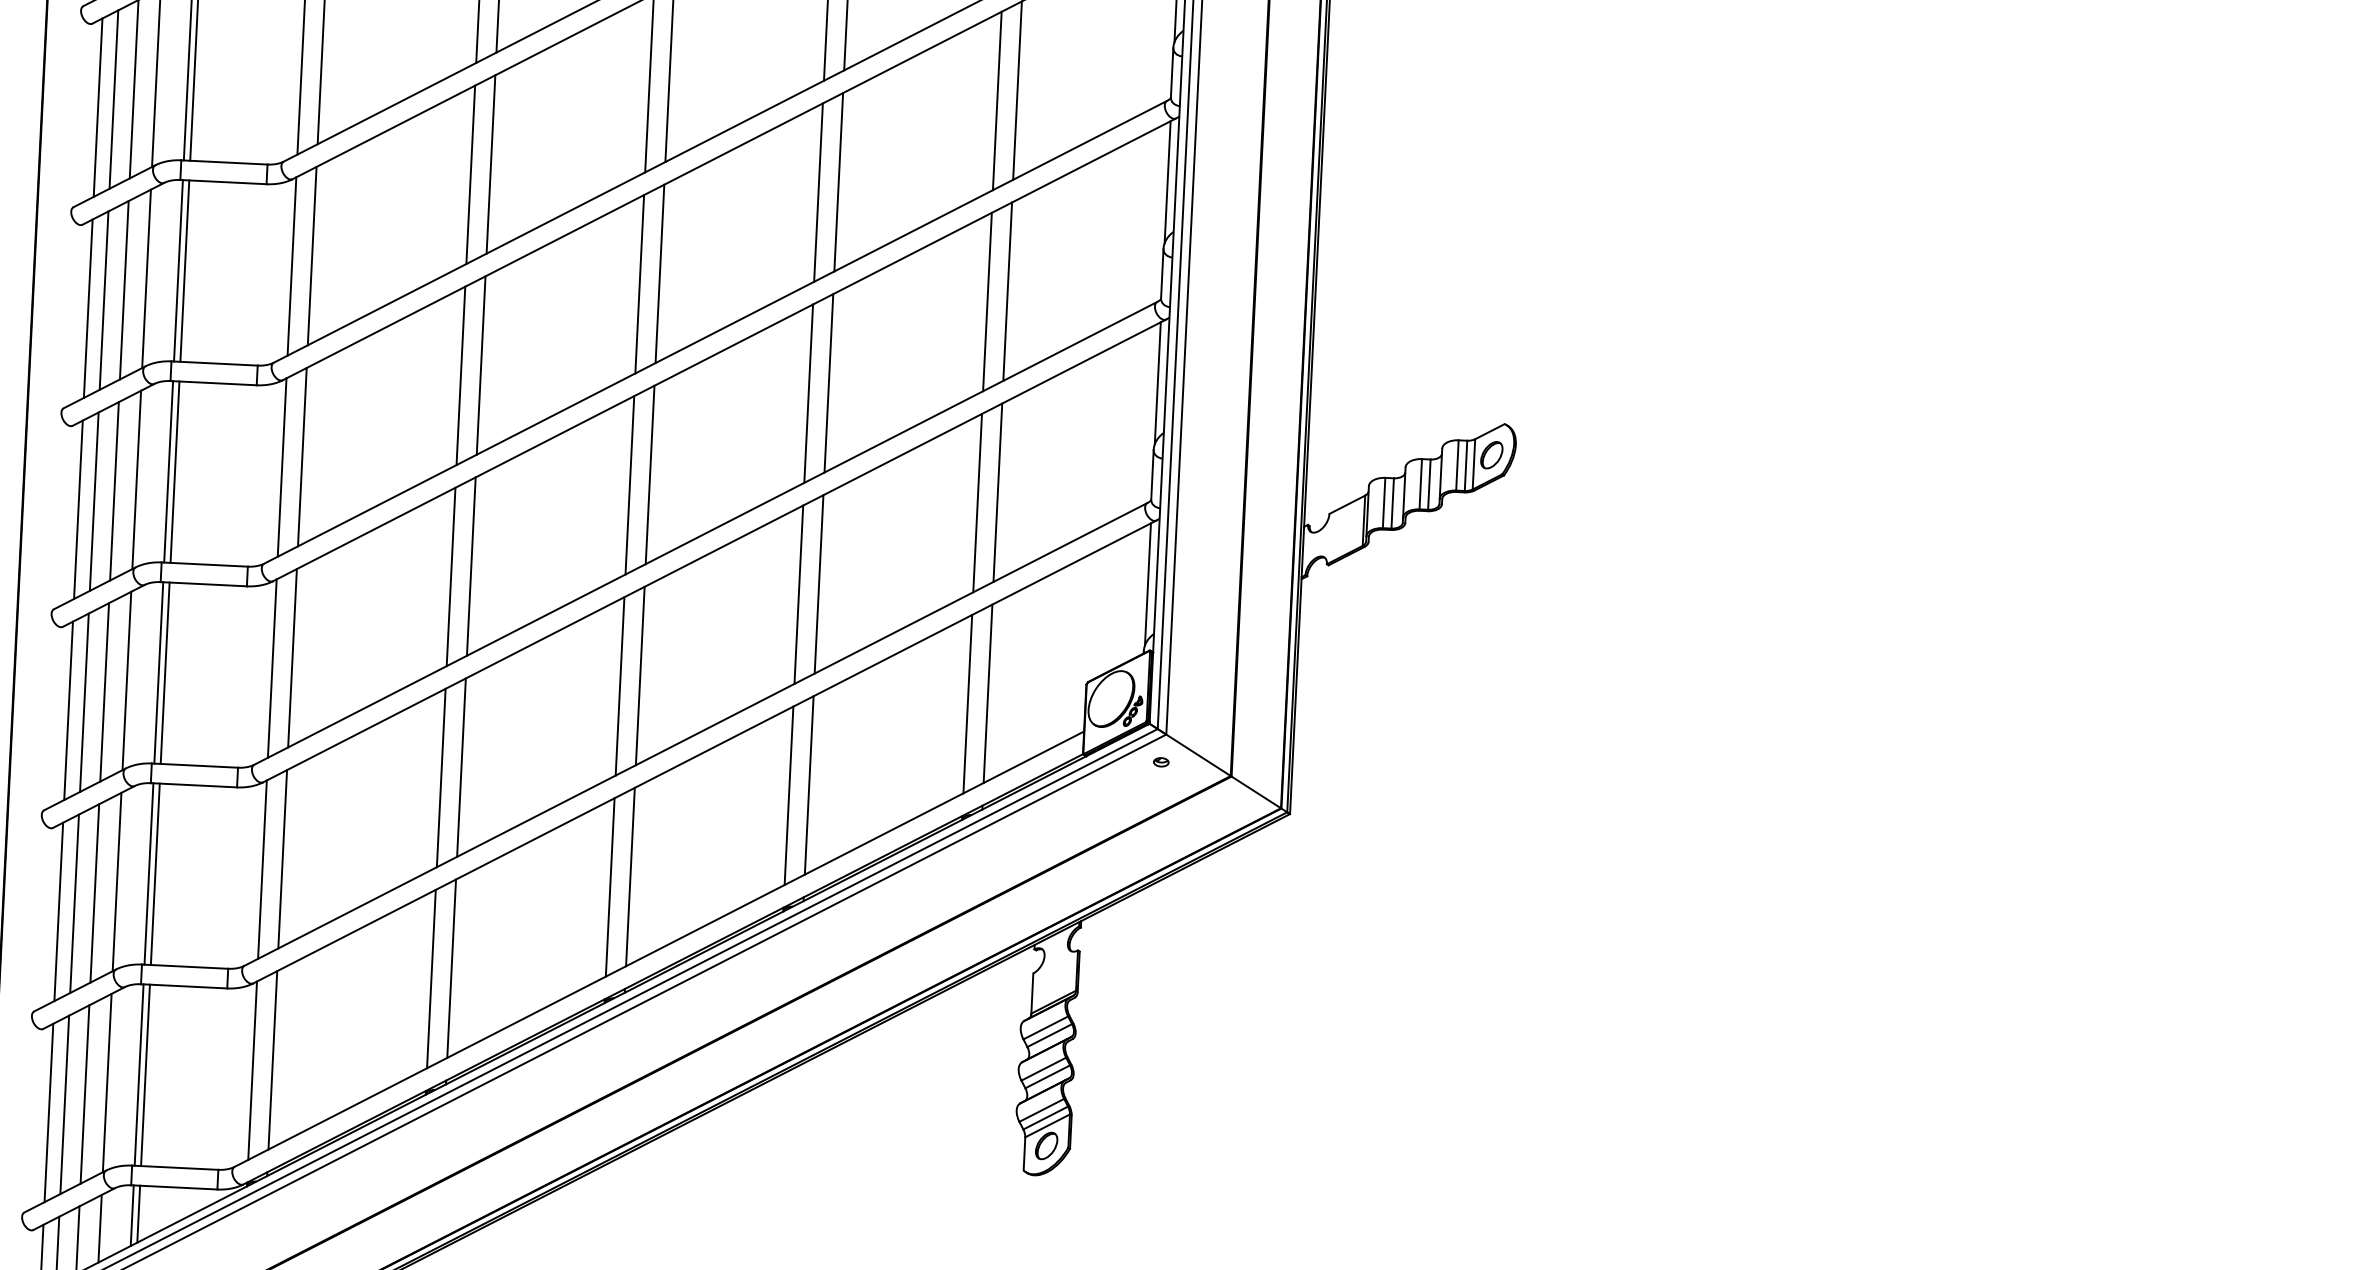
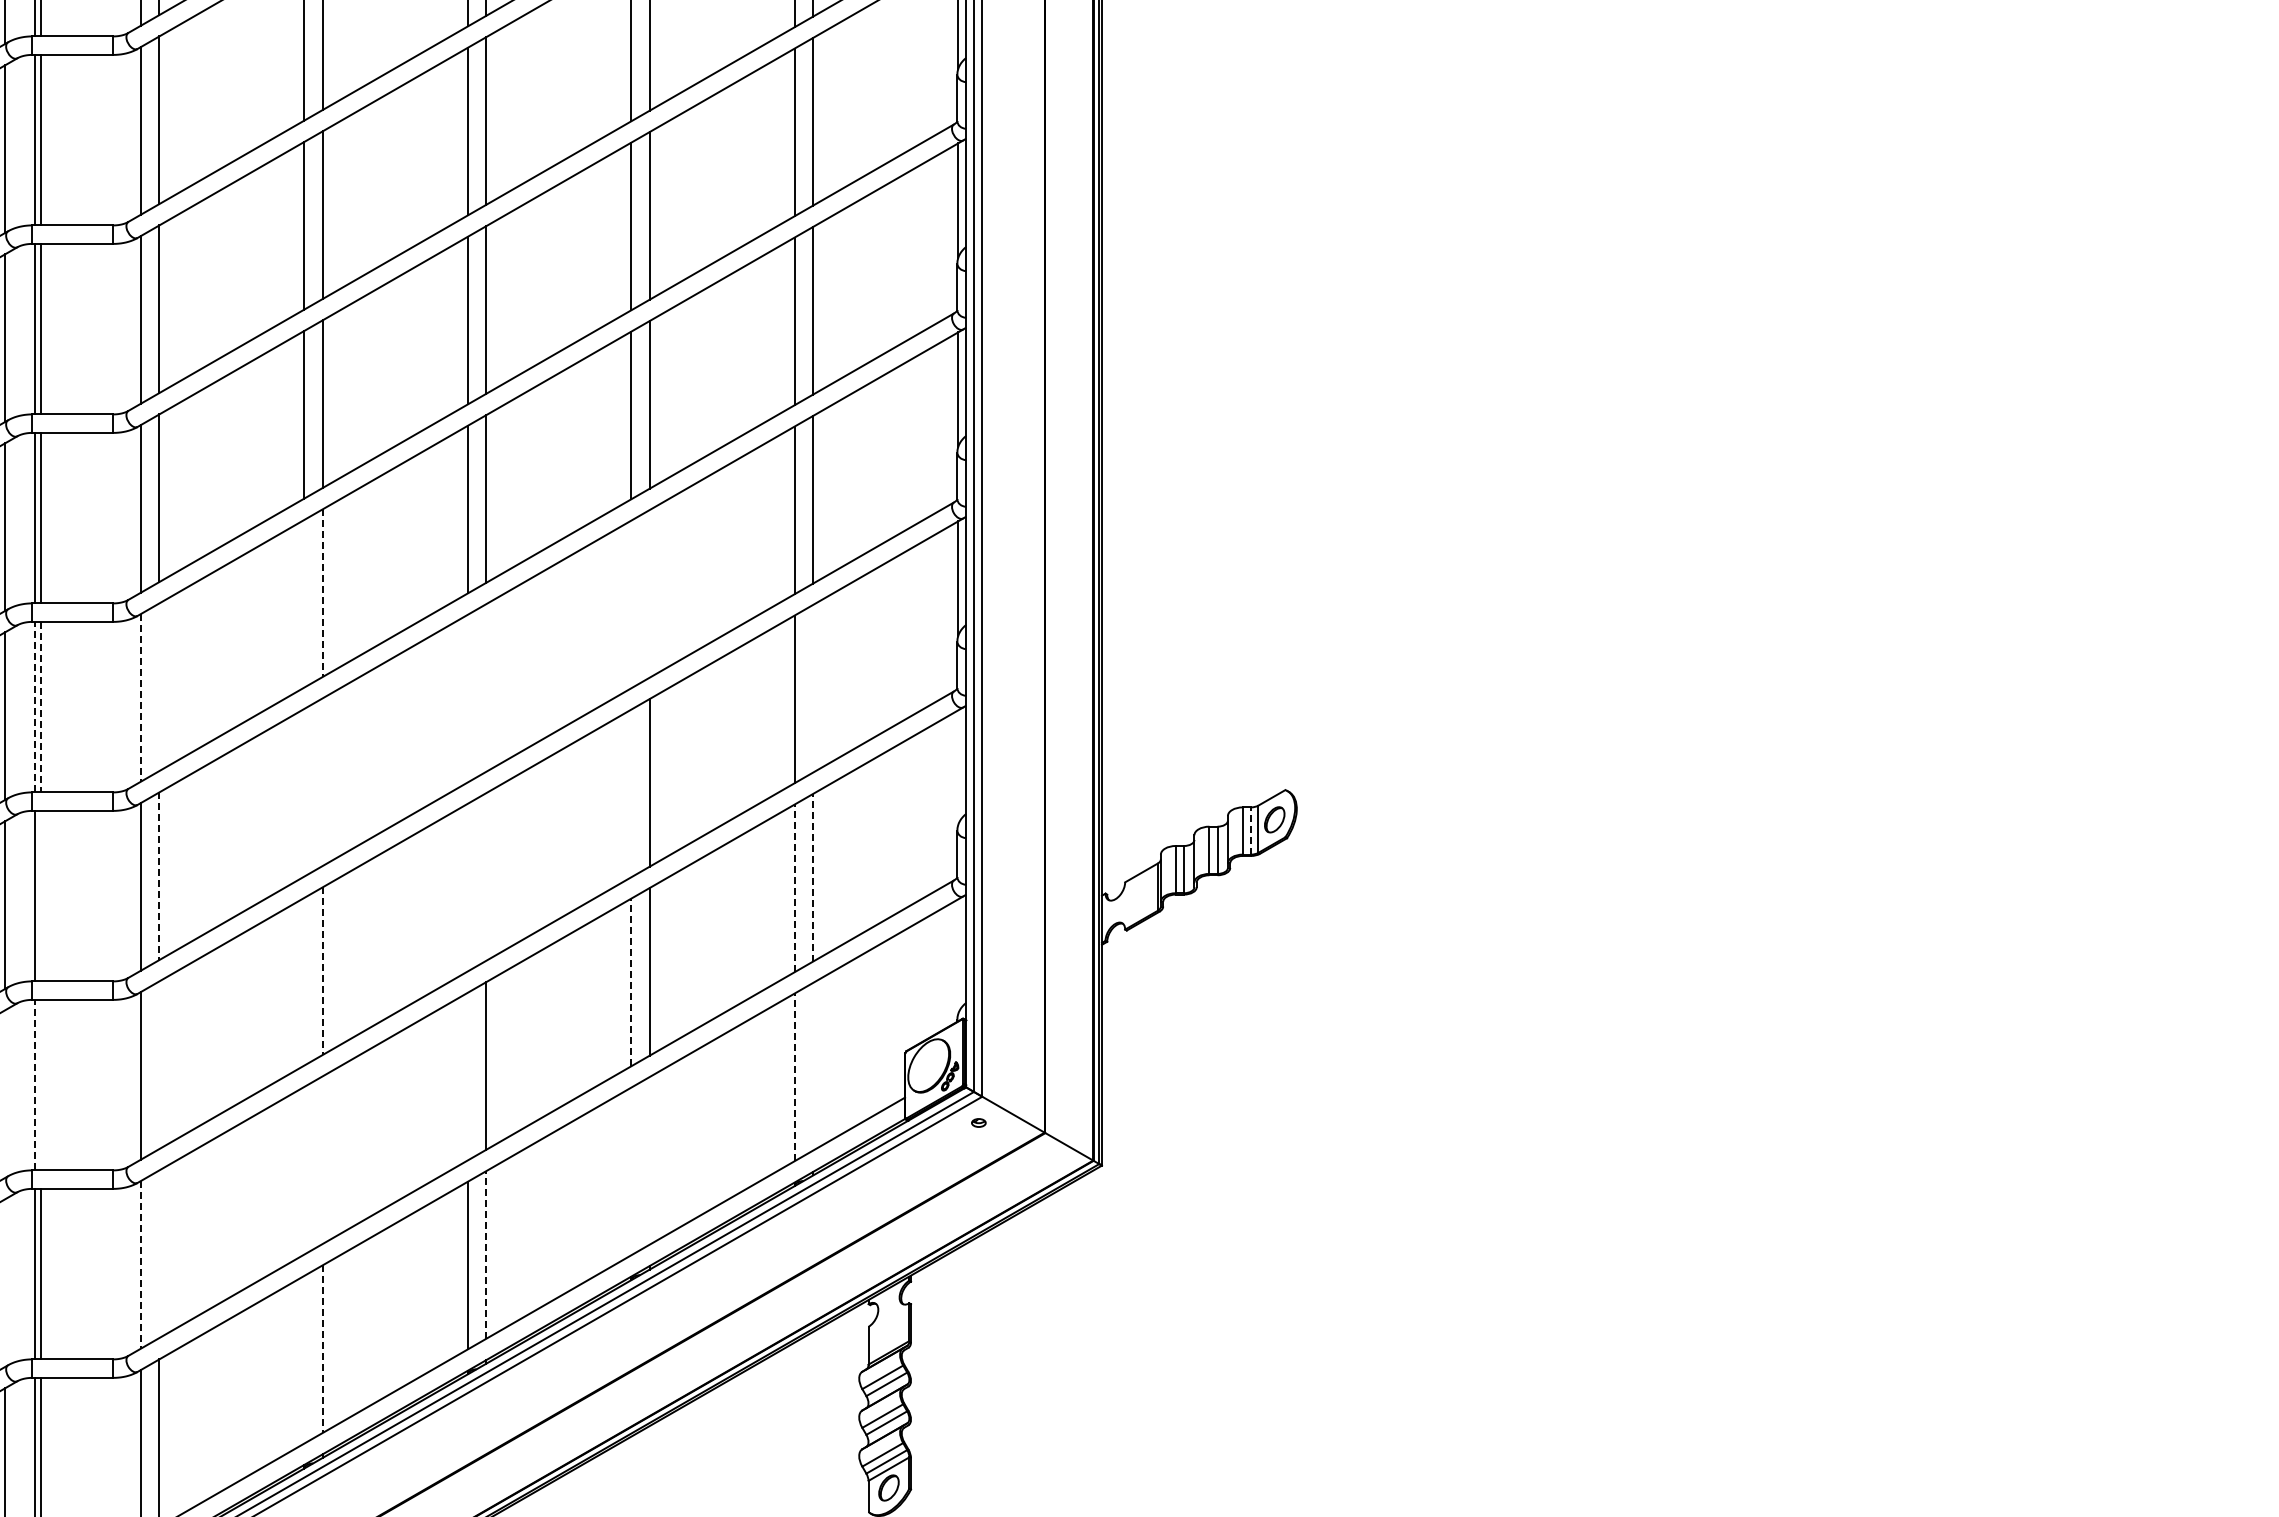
line: (490, 164) -> (322, 593), solid -> dashed
line: (470, 174) -> (304, 603), removed
line: (838, 181) -> (649, 593), removed
line: (818, 192) -> (631, 604), removed
line: (312, 256) -> (159, 687), removed
line: (291, 266) -> (140, 697), solid -> dashed
line: (178, 270) -> (34, 706), solid -> dashed
line: (184, 271) -> (40, 707), solid -> dashed
line: (660, 273) -> (486, 687), removed
line: (639, 284) -> (467, 698), removed
line: (1007, 291) -> (813, 688), removed
line: (480, 364) -> (322, 781), removed
line: (461, 375) -> (304, 792), removed
line: (1158, 383) -> (958, 767), removed
line: (808, 393) -> (631, 793), removed
line: (302, 457) -> (159, 876), solid -> dashed
line: (1466, 466) -> (1251, 831), solid -> dashed
line: (174, 471) -> (40, 895), removed
line: (650, 474) -> (486, 876), removed
line: (629, 485) -> (467, 887), removed
line: (998, 492) -> (813, 877), solid -> dashed
line: (977, 503) -> (794, 888), solid -> dashed
line: (470, 567) -> (322, 971), solid -> dashed
line: (451, 576) -> (304, 981), removed
line: (1148, 584) -> (958, 956), removed
line: (799, 594) -> (631, 982), solid -> dashed
line: (292, 658) -> (159, 1065), removed
line: (158, 672) -> (34, 1084), solid -> dashed
line: (165, 672) -> (40, 1084), removed
line: (127, 680) -> (5, 1093), removed
line: (619, 686) -> (467, 1076), removed
line: (988, 693) -> (813, 1066), removed
line: (967, 704) -> (794, 1077), solid -> dashed
line: (461, 767) -> (322, 1159), removed
line: (441, 777) -> (304, 1170), removed
line: (808, 785) -> (649, 1160), removed
line: (789, 795) -> (631, 1171), removed
line: (282, 859) -> (159, 1254), removed
line: (262, 869) -> (140, 1264), solid -> dashed
line: (630, 876) -> (486, 1254), solid -> dashed
line: (117, 881) -> (5, 1282), removed
line: (451, 969) -> (322, 1349), solid -> dashed
line: (431, 978) -> (304, 1359), removed

